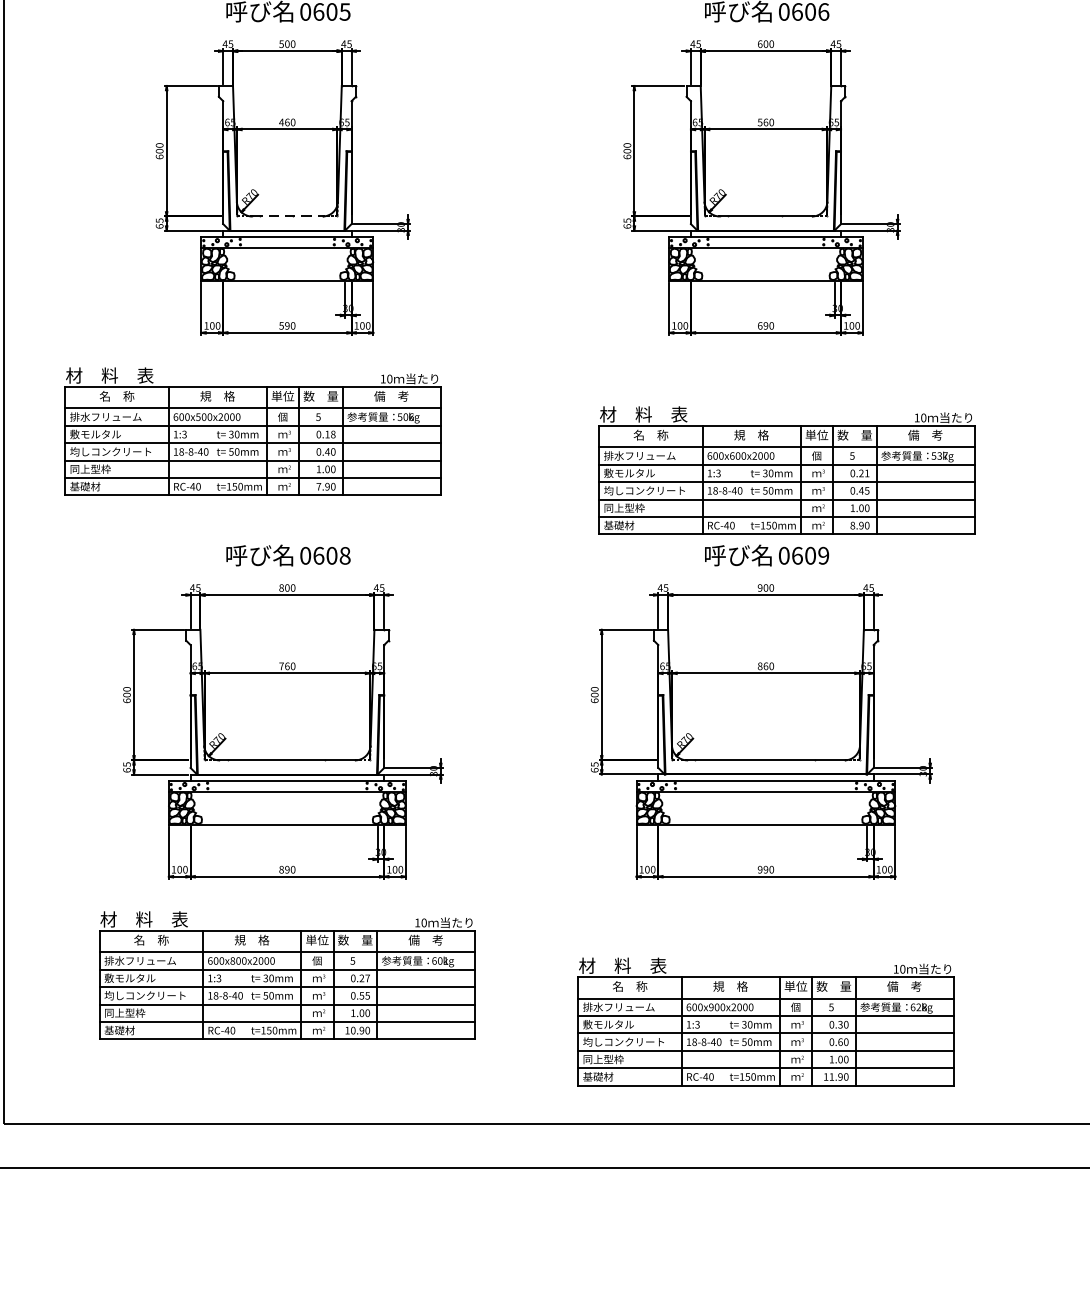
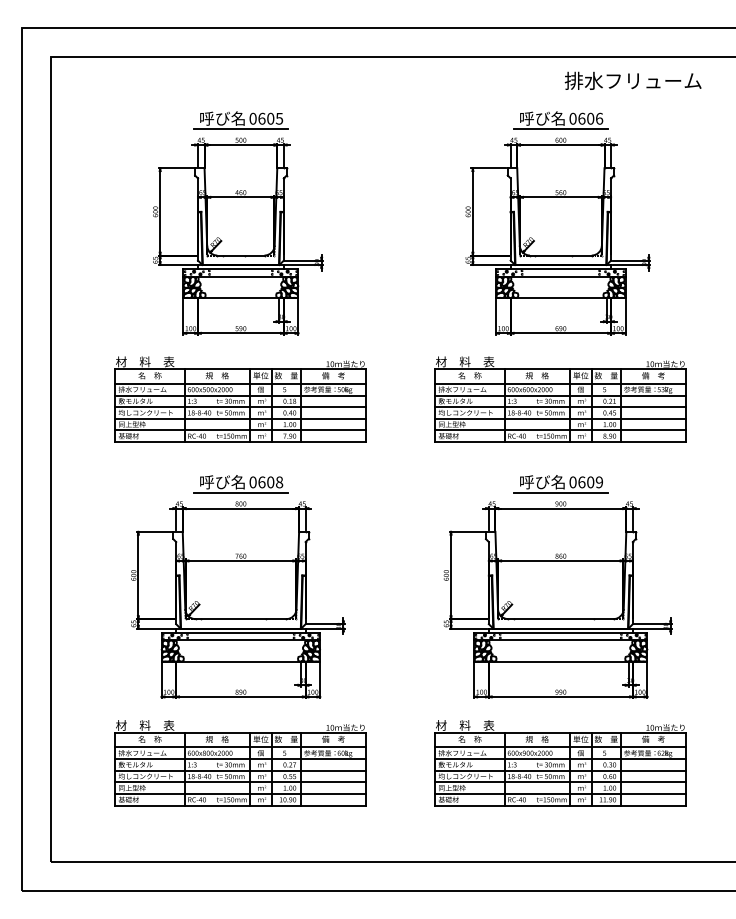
line: (286, 27) -> (240, 129), added
line: (765, 27) -> (560, 129), added
line: (286, 216) -> (240, 255), dashed -> solid
part: (252, 431) -> (240, 399), moved
part: (786, 470) -> (560, 399), moved
line: (286, 570) -> (240, 492), added
line: (765, 570) -> (560, 492), added
part: (765, 1022) -> (560, 763), moved

